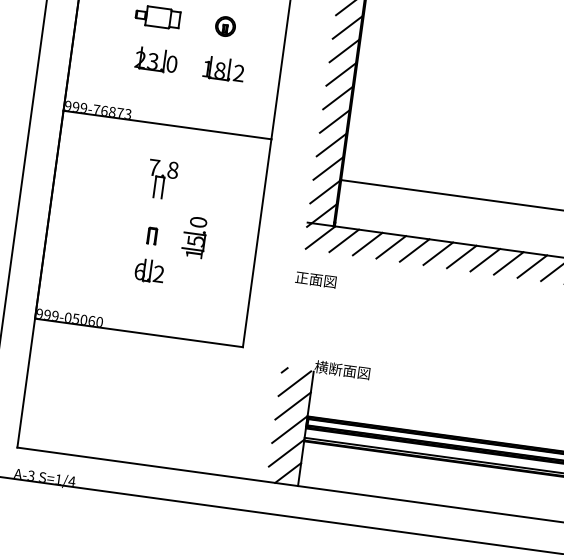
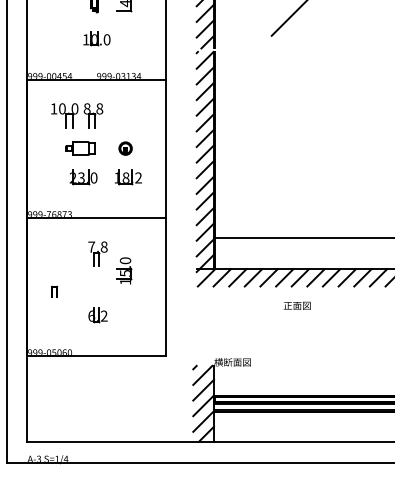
part: (152, 235) -> (54, 291), moved
part: (195, 236) -> (124, 270), moved
text: (314, 279) -> (296, 305), moved

